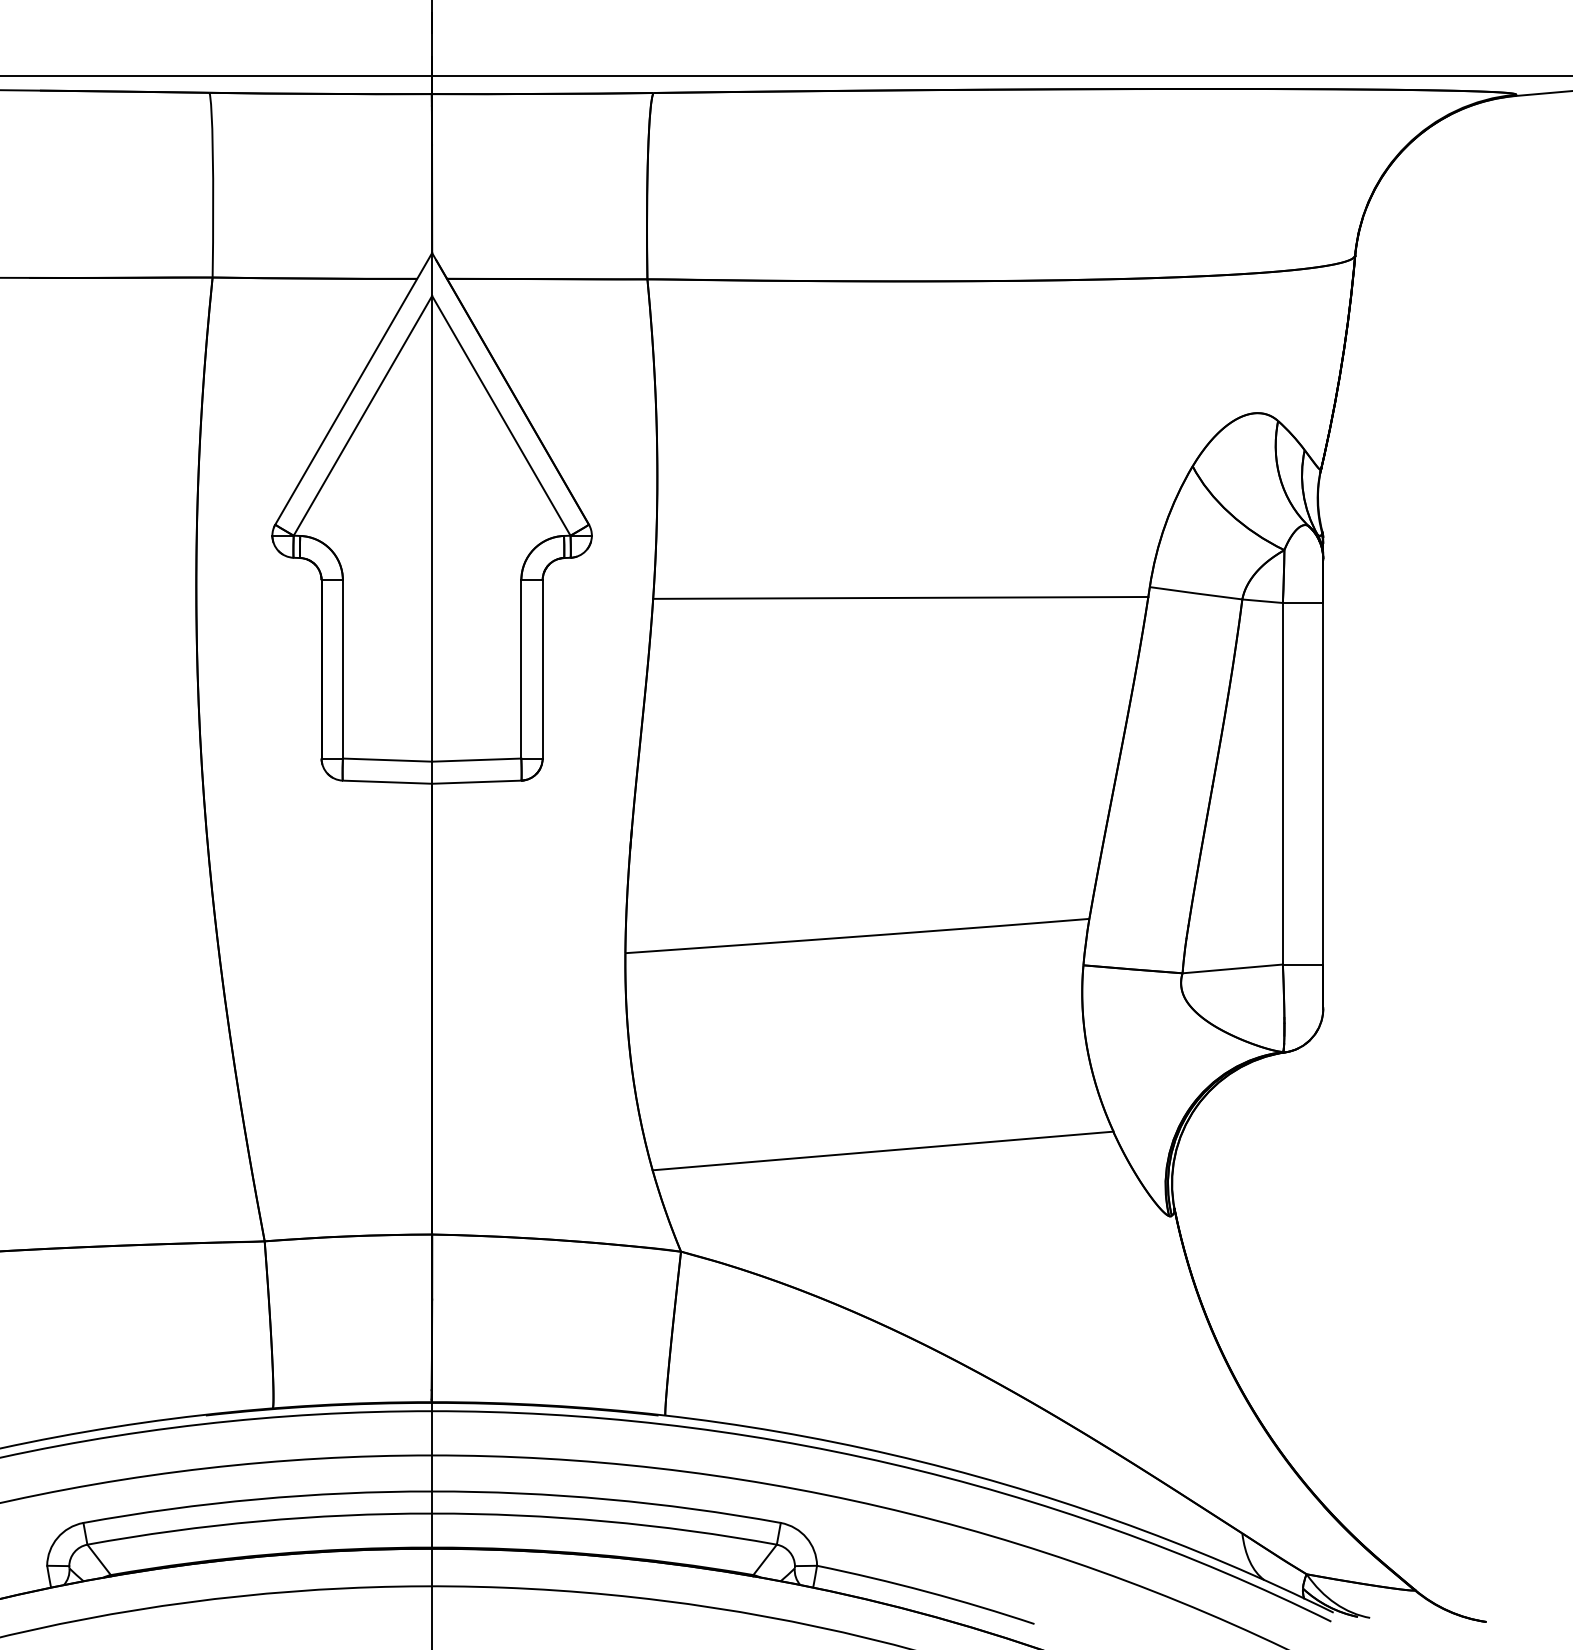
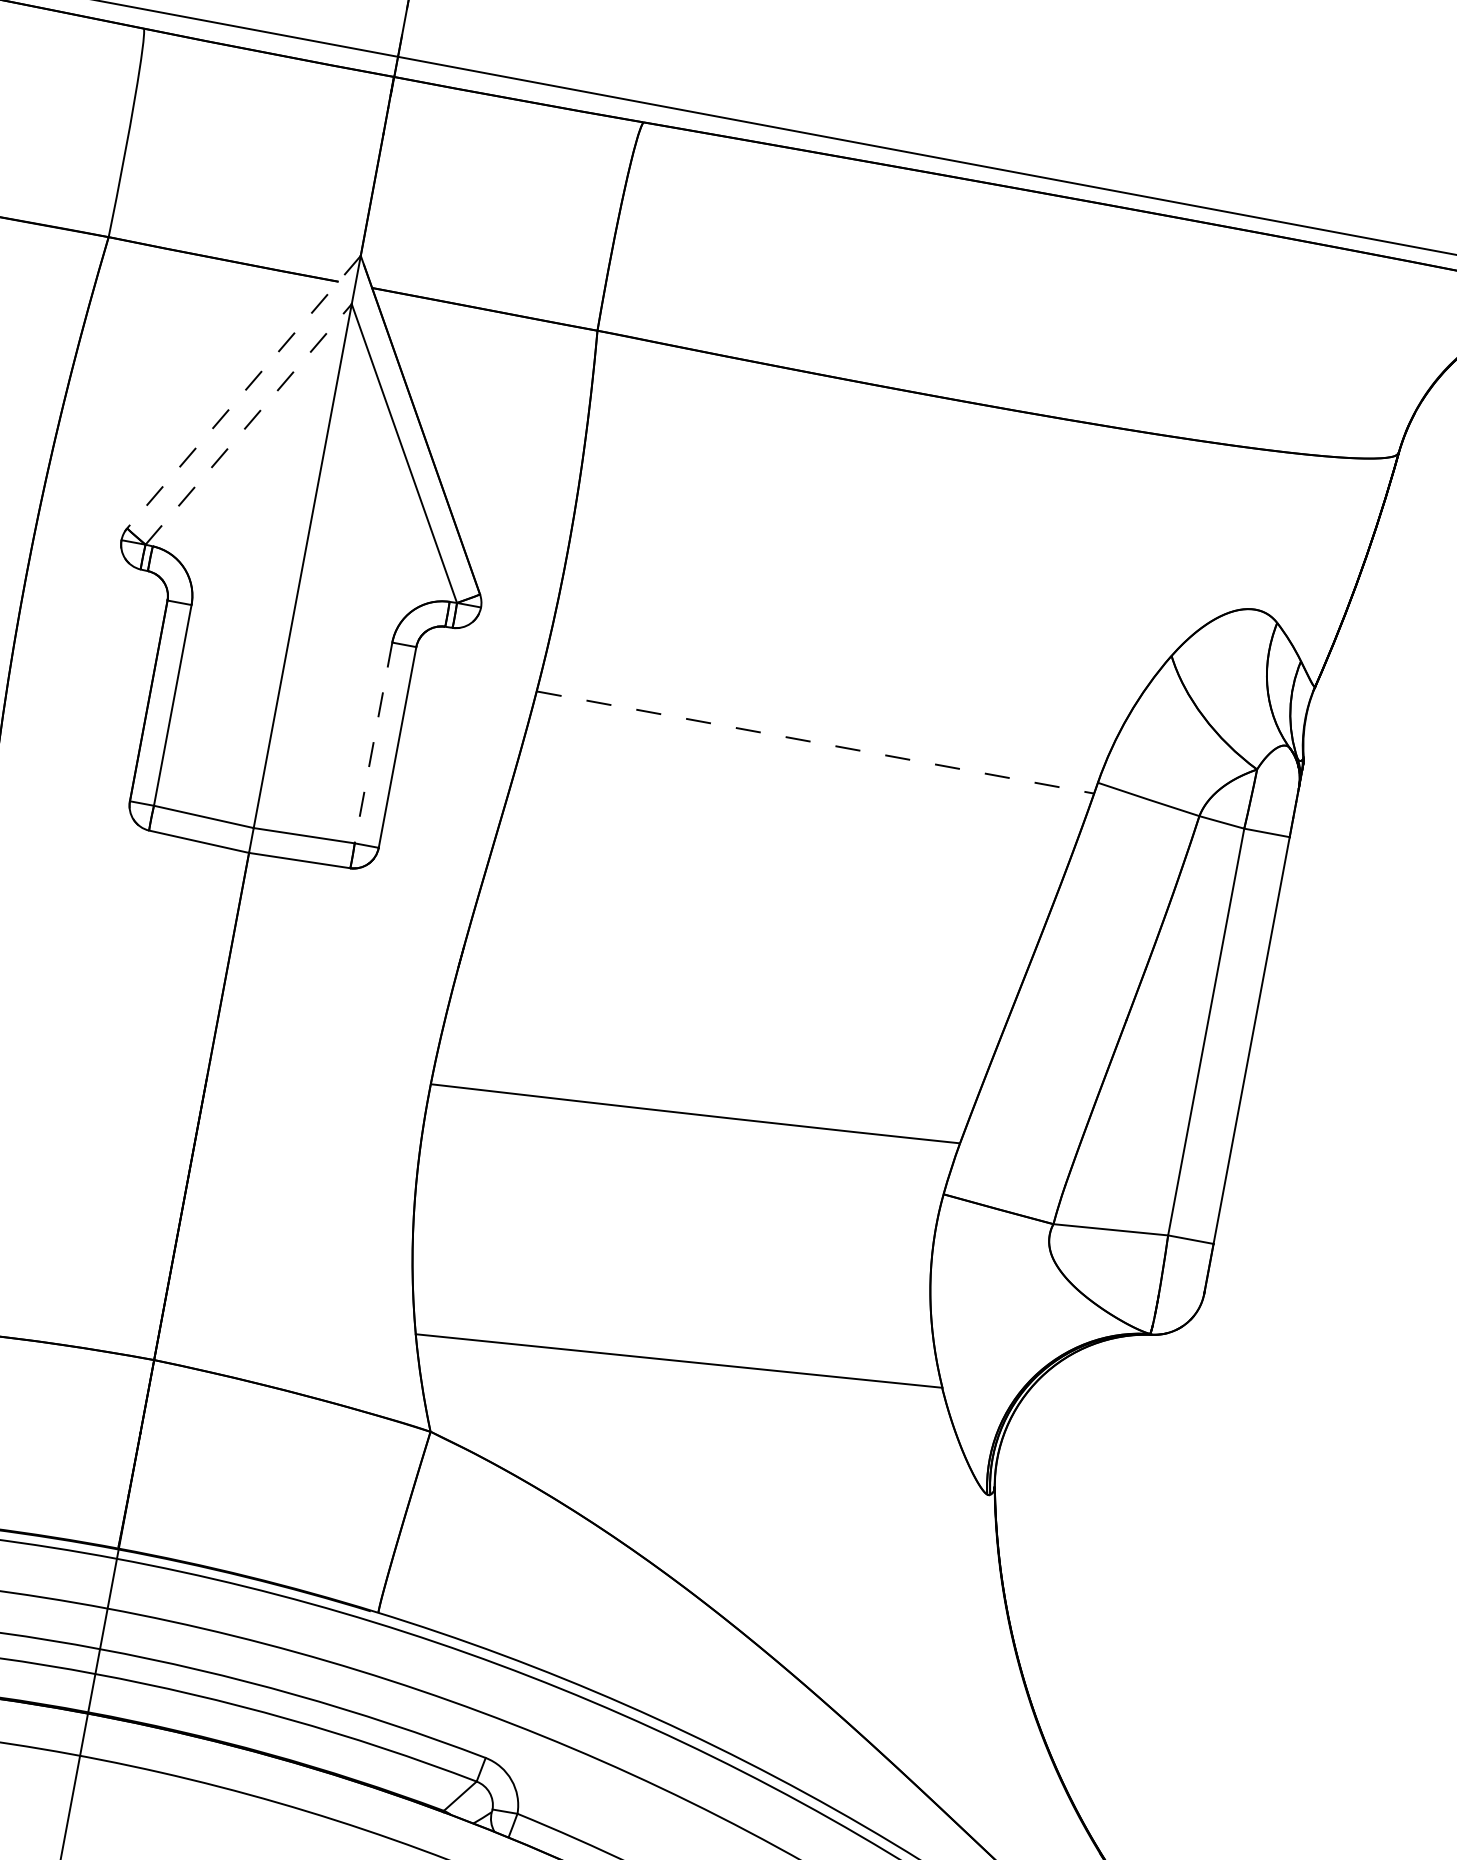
line: (353, 388) -> (243, 391), solid -> dashed
line: (363, 415) -> (249, 424), solid -> dashed
line: (900, 597) -> (815, 741), solid -> dashed
line: (521, 669) -> (373, 743), solid -> dashed

